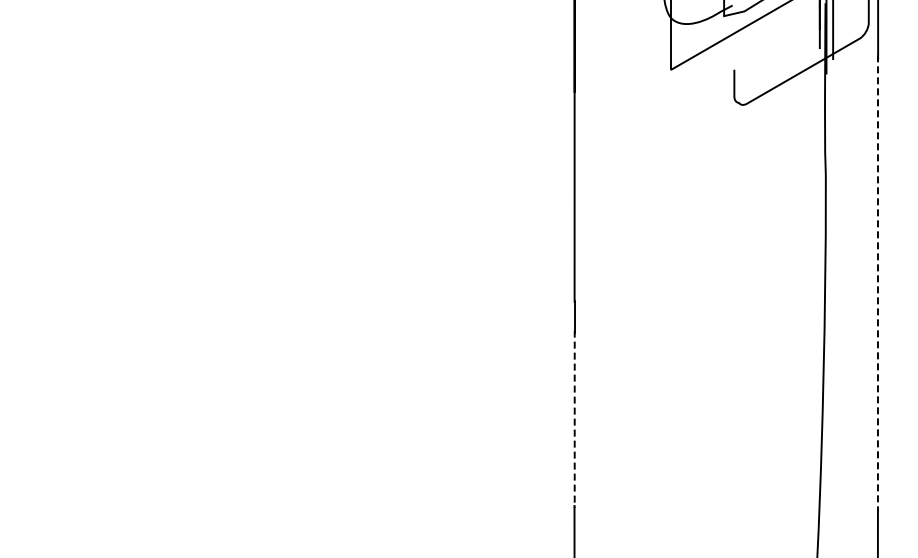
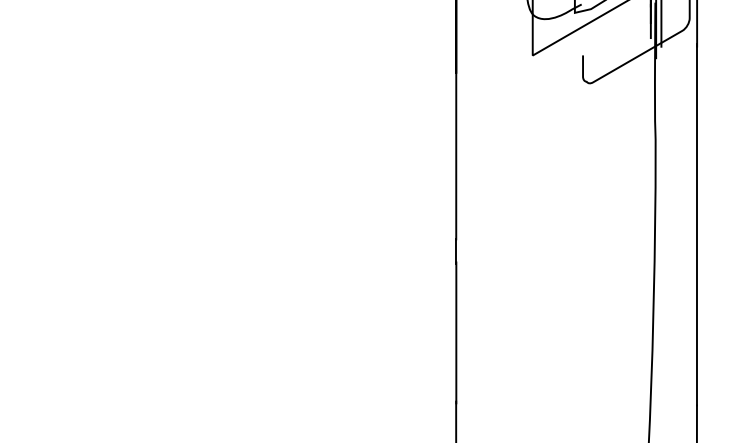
line: (877, 283) -> (696, 225), dashed -> solid
line: (574, 419) -> (456, 333), dashed -> solid

